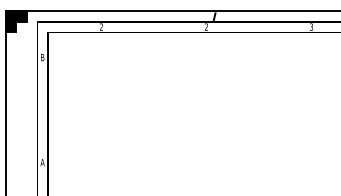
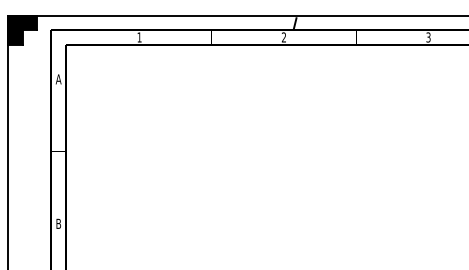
text: (101, 27) -> (139, 37), 2 -> 1
text: (42, 57) -> (58, 79), B -> A
text: (42, 162) -> (58, 223), A -> B

